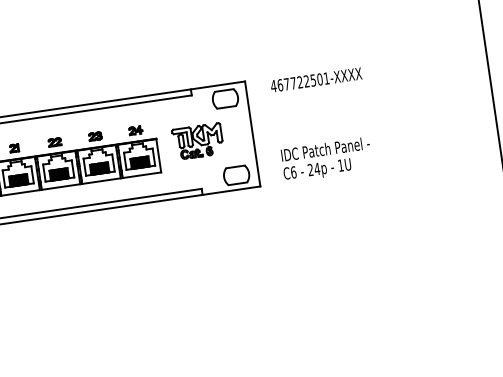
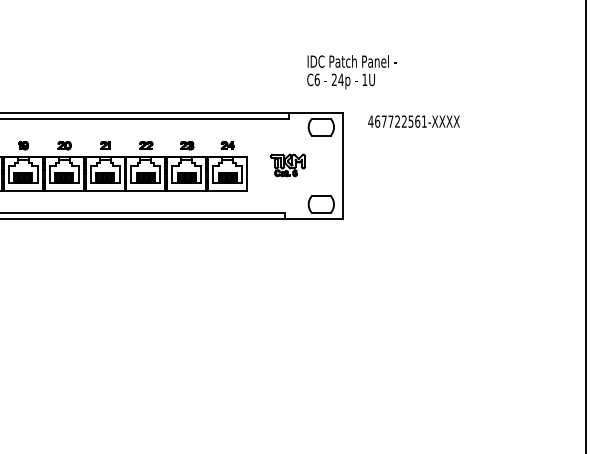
text: (319, 79) -> (417, 121), 467722501-XXXX -> 467722561-XXXX
part: (197, 141) -> (287, 165), size x0.7
text: (326, 160) -> (351, 72), moved

